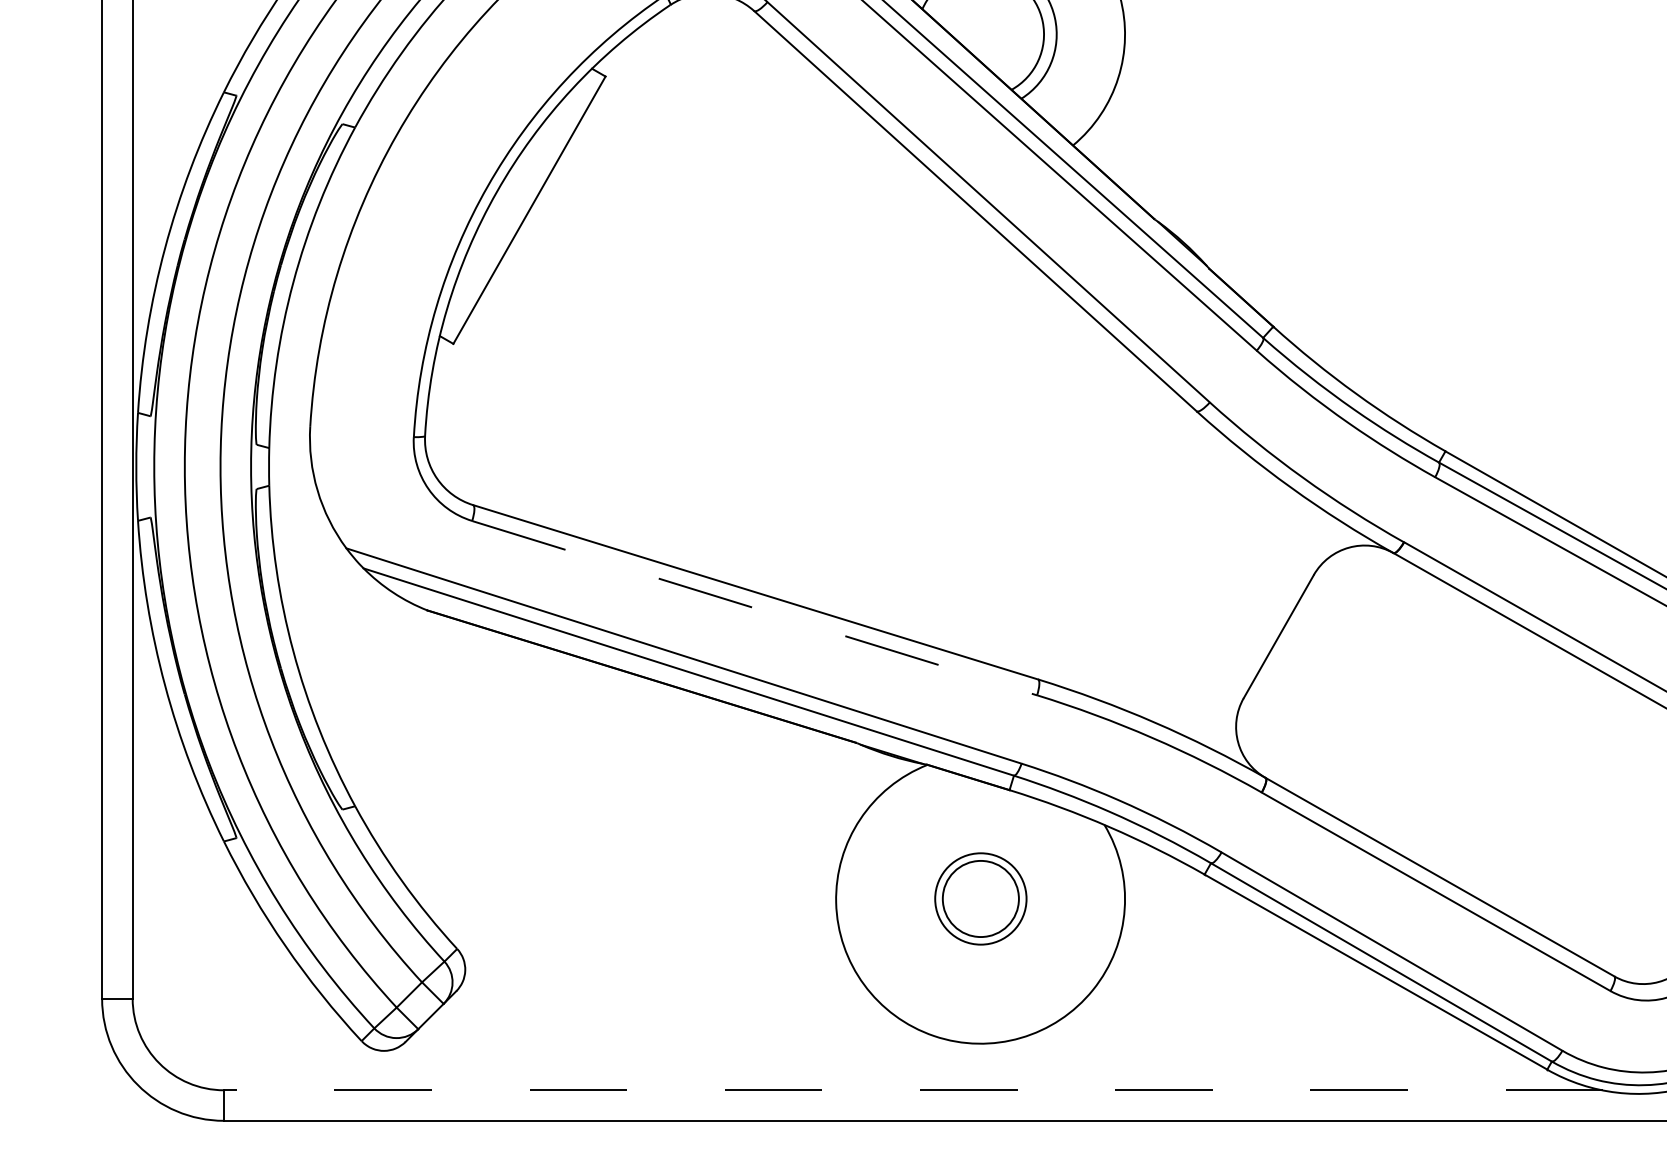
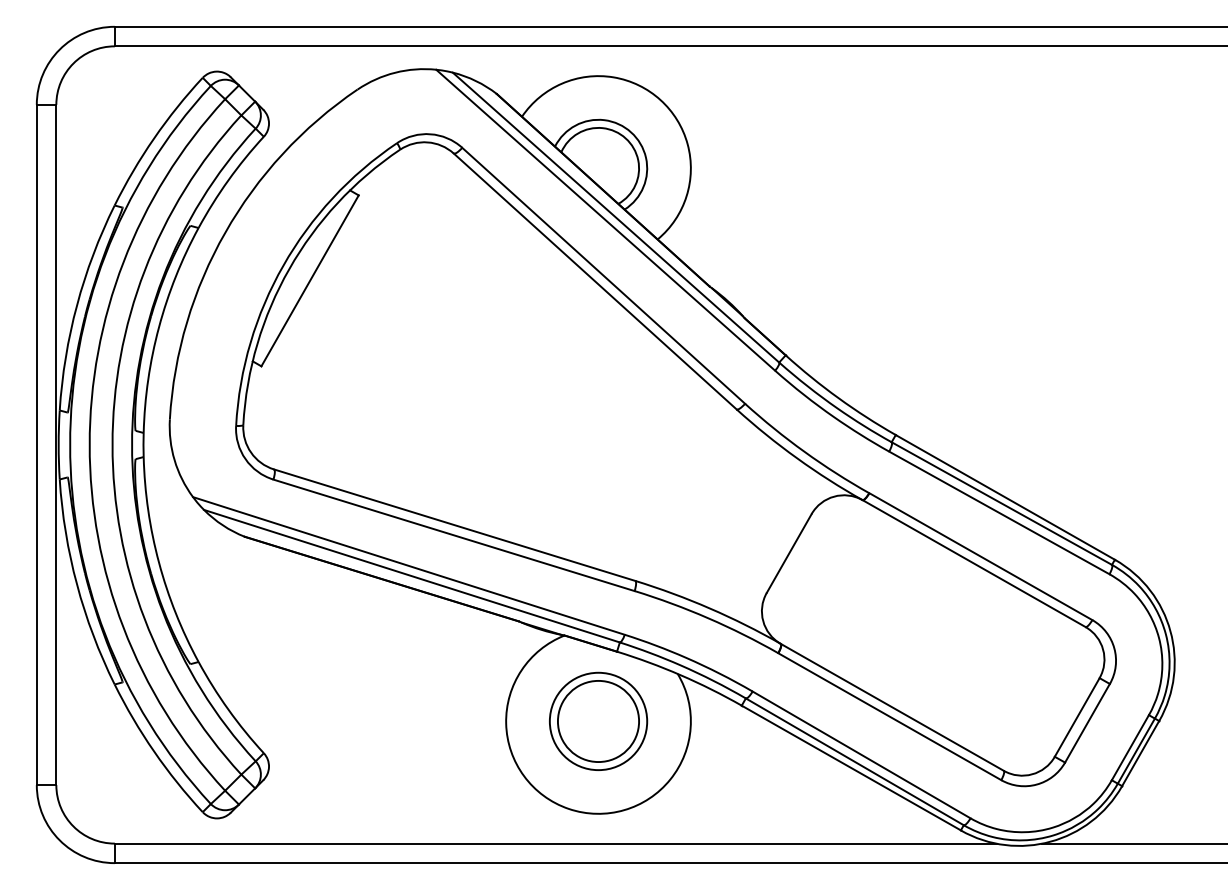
line: (755, 608) -> (454, 535), dashed -> solid
part: (980, 897) -> (598, 720), size x1.67
line: (913, 1090) -> (555, 843), dashed -> solid

